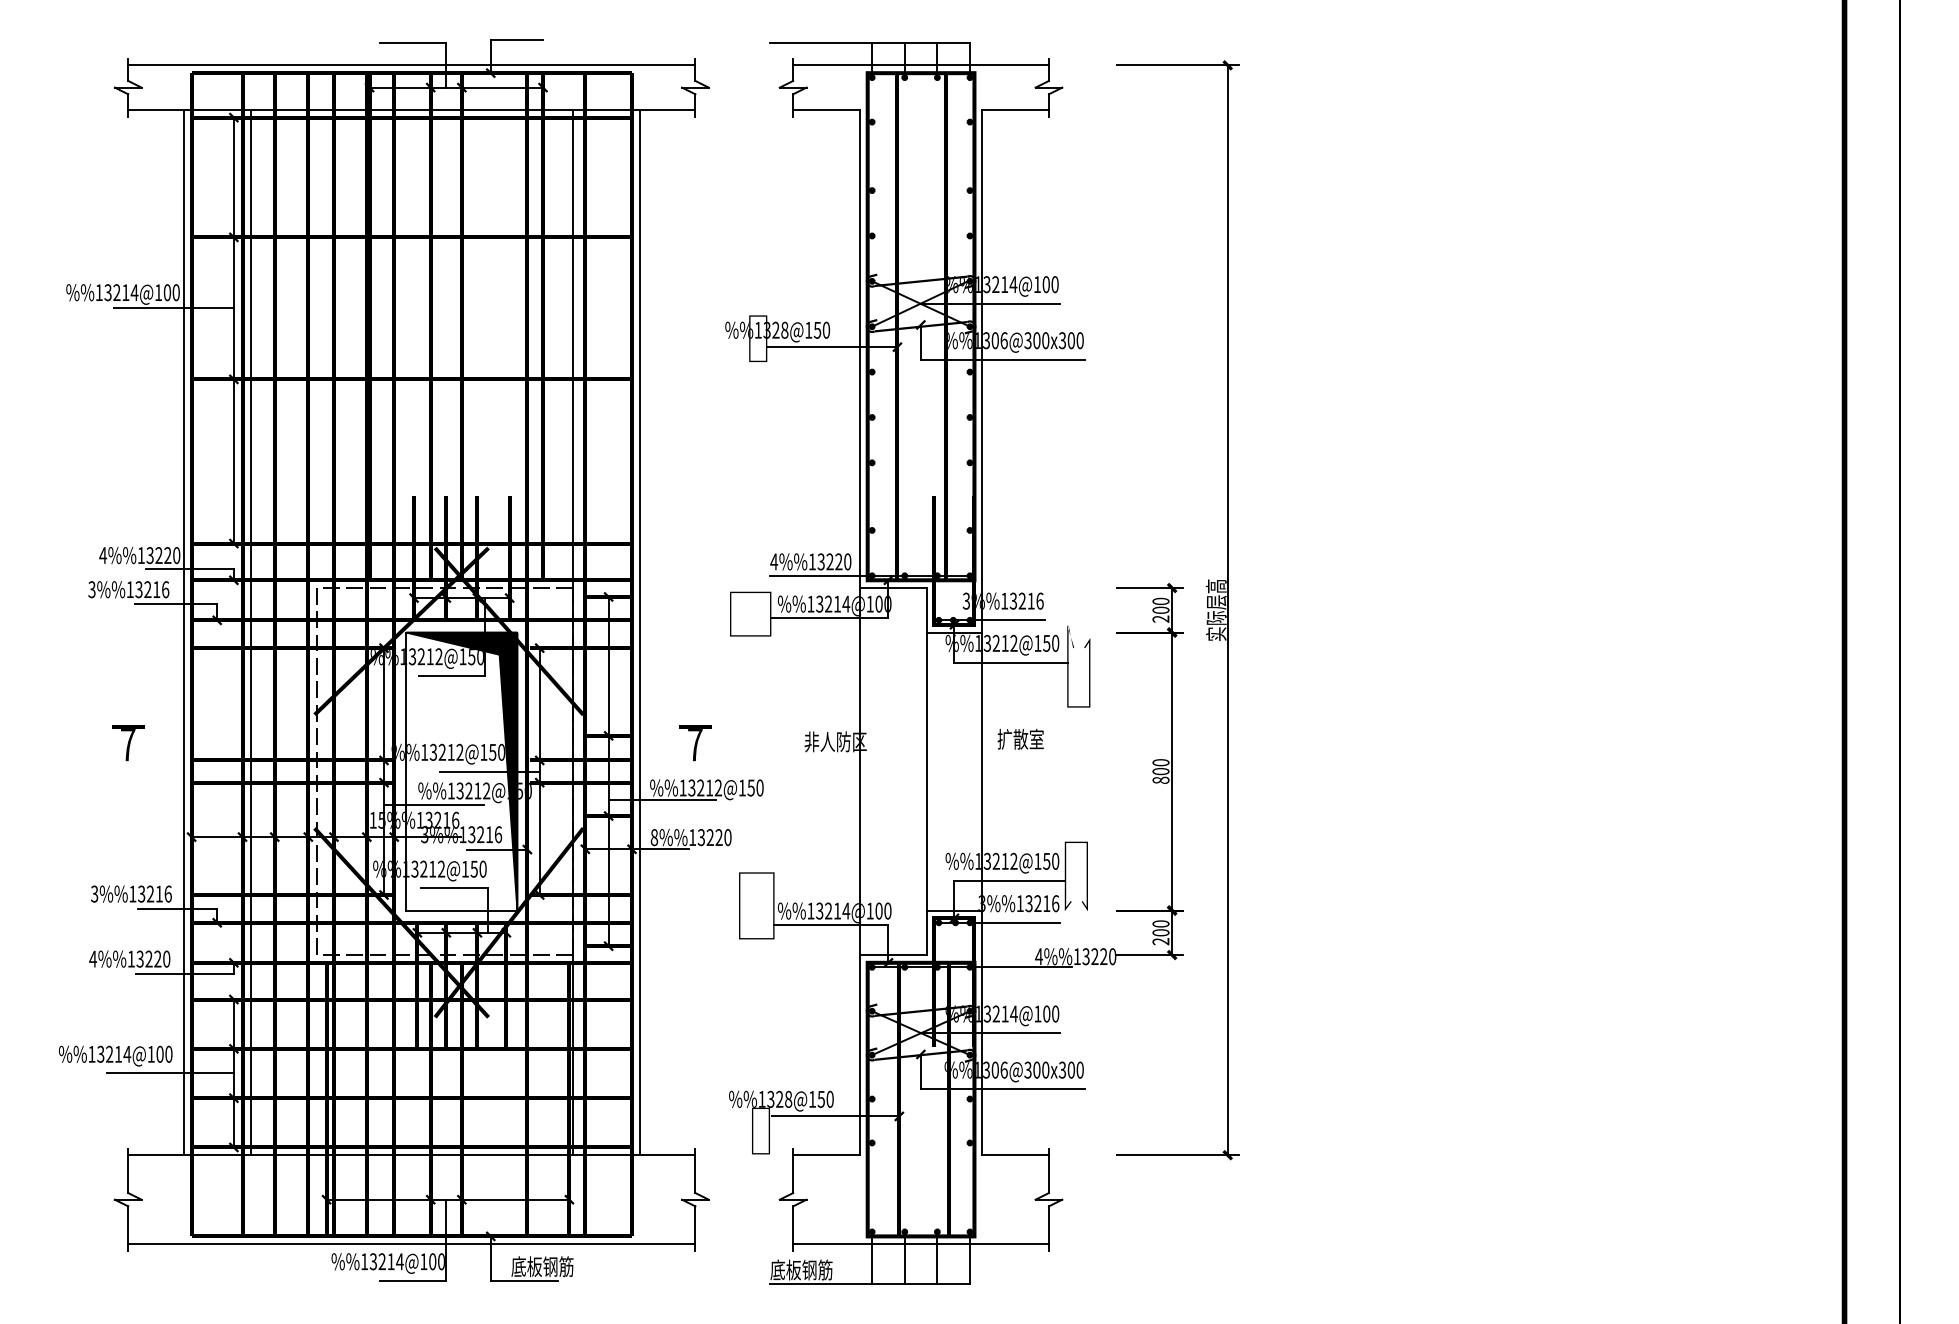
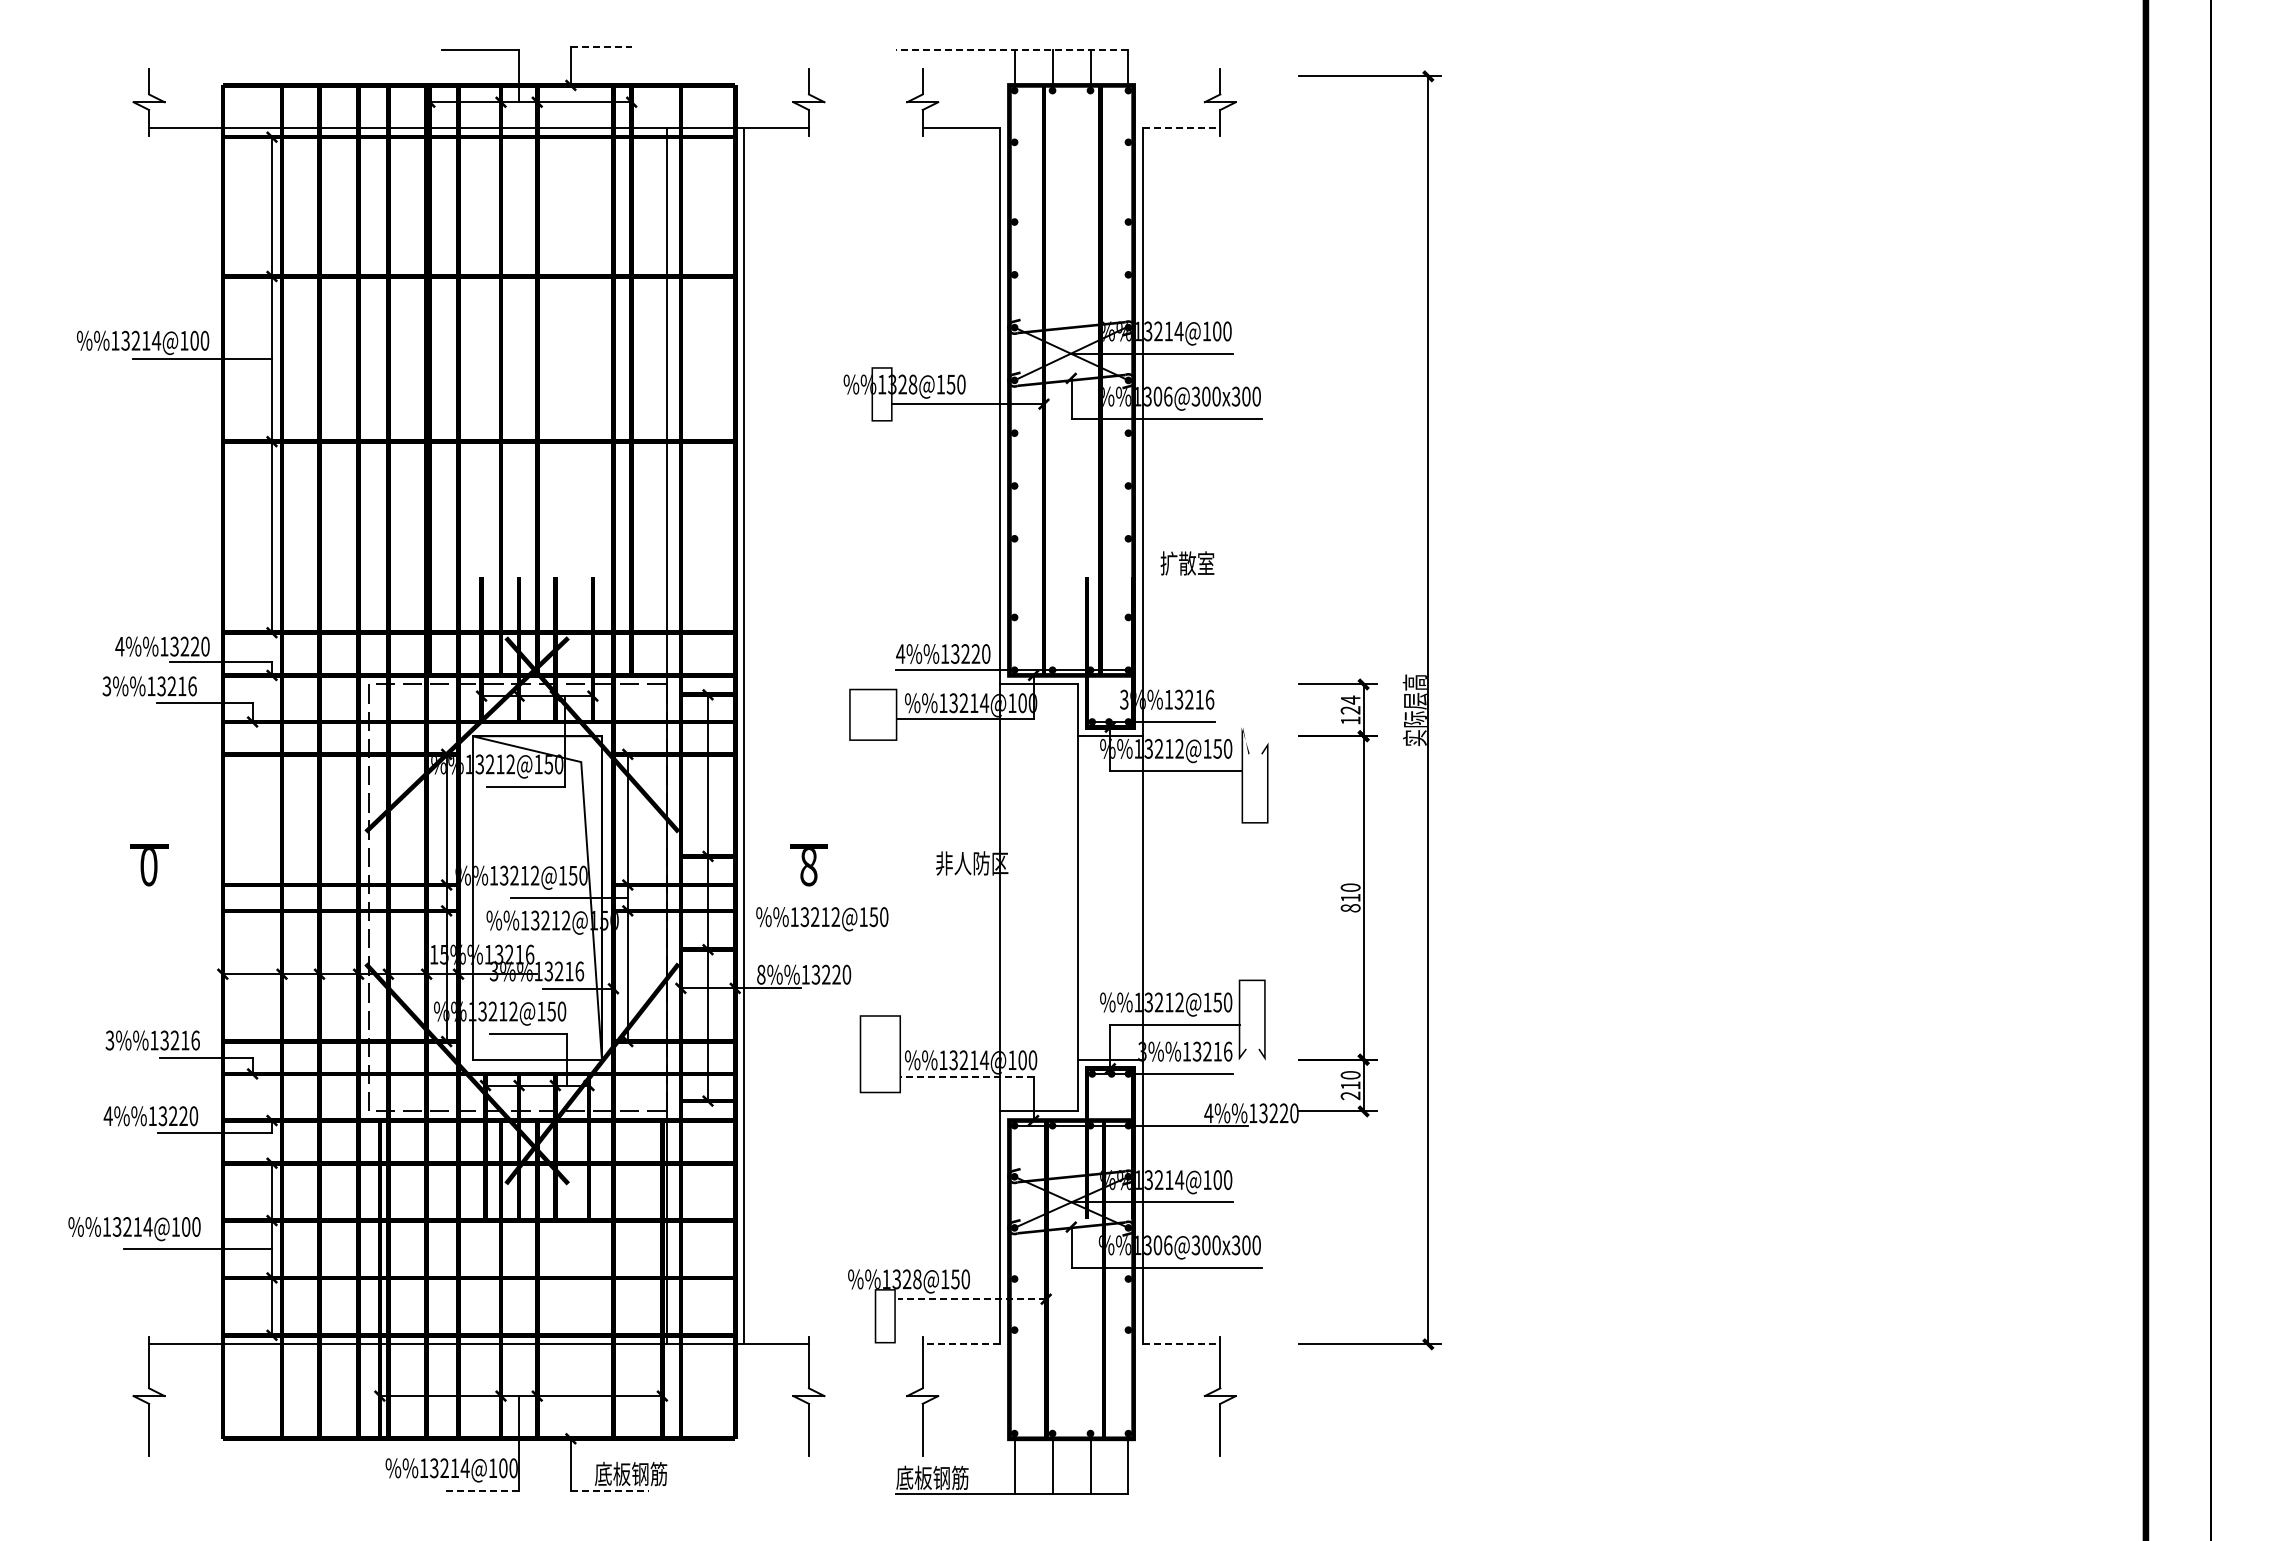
line: (517, 39) -> (601, 46), solid -> dashed
line: (869, 43) -> (1011, 50), solid -> dashed
line: (411, 65) -> (478, 76), removed
line: (921, 65) -> (1071, 76), removed
line: (1015, 110) -> (1181, 128), solid -> dashed
text: (1160, 609) -> (1350, 709), 200 -> 124
line: (183, 632) -> (213, 736), removed
line: (250, 632) -> (291, 736), removed
text: (1020, 739) -> (1187, 563), moved
text: (127, 745) -> (148, 867), 7 -> 0
text: (695, 745) -> (808, 867), 7 -> 8
fill: (461, 771) -> (536, 897), removed
text: (1160, 771) -> (1350, 897), 800 -> 810
line: (662, 799) -> (770, 930), removed
line: (433, 804) -> (504, 936), removed
line: (830, 925) -> (966, 1076), solid -> dashed
text: (1160, 932) -> (1350, 1085), 200 -> 210
line: (835, 1116) -> (971, 1299), solid -> dashed
line: (826, 1155) -> (961, 1344), solid -> dashed
line: (1015, 1155) -> (1181, 1344), solid -> dashed
line: (411, 1243) -> (478, 1447), removed
line: (921, 1243) -> (1071, 1447), removed
line: (413, 1280) -> (480, 1490), solid -> dashed
line: (523, 1280) -> (609, 1490), solid -> dashed

